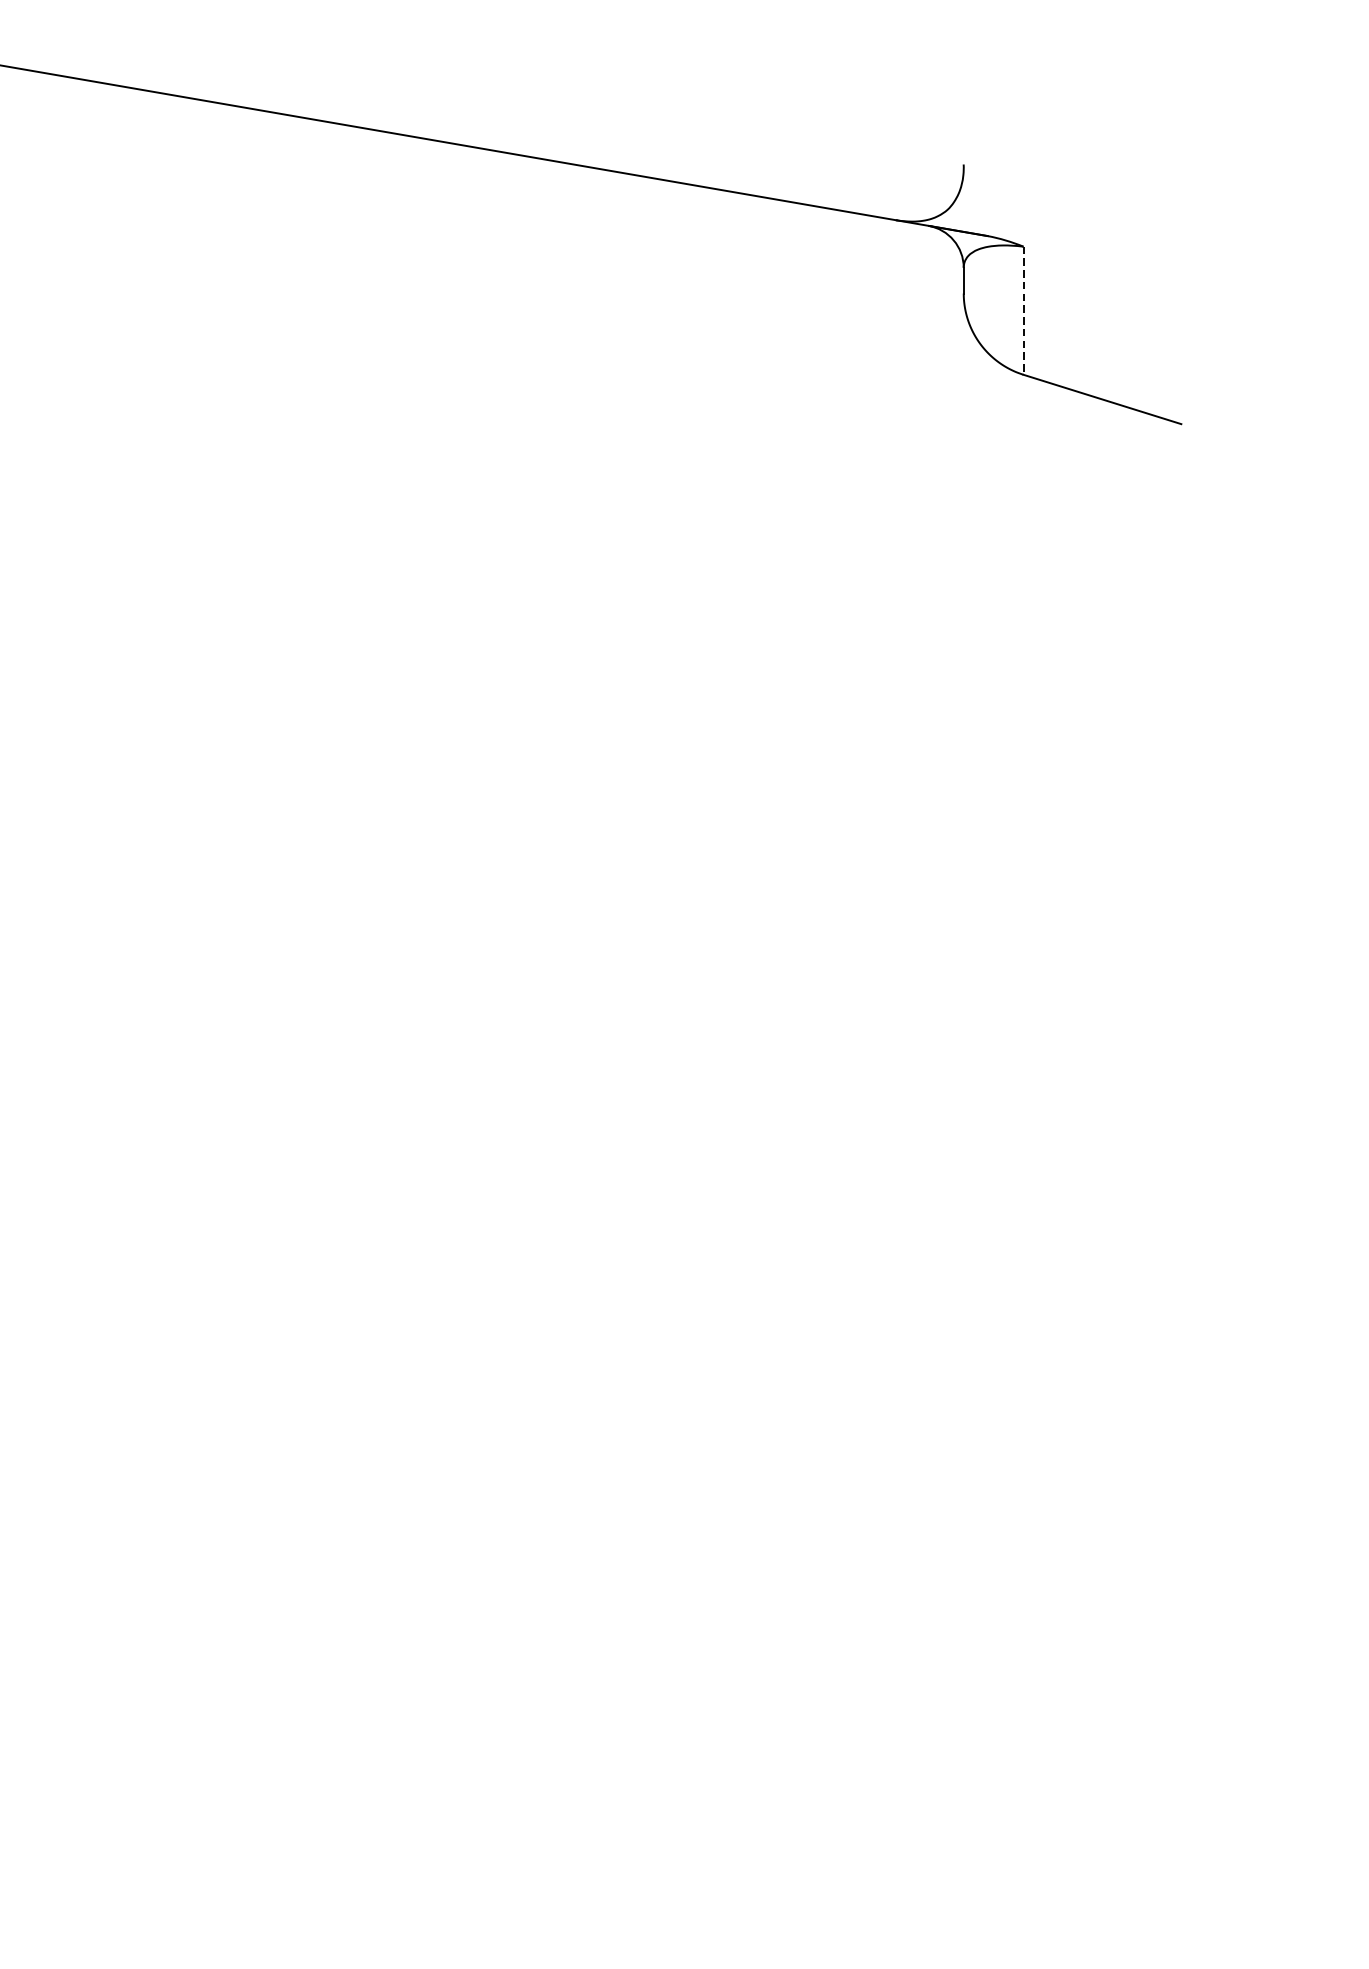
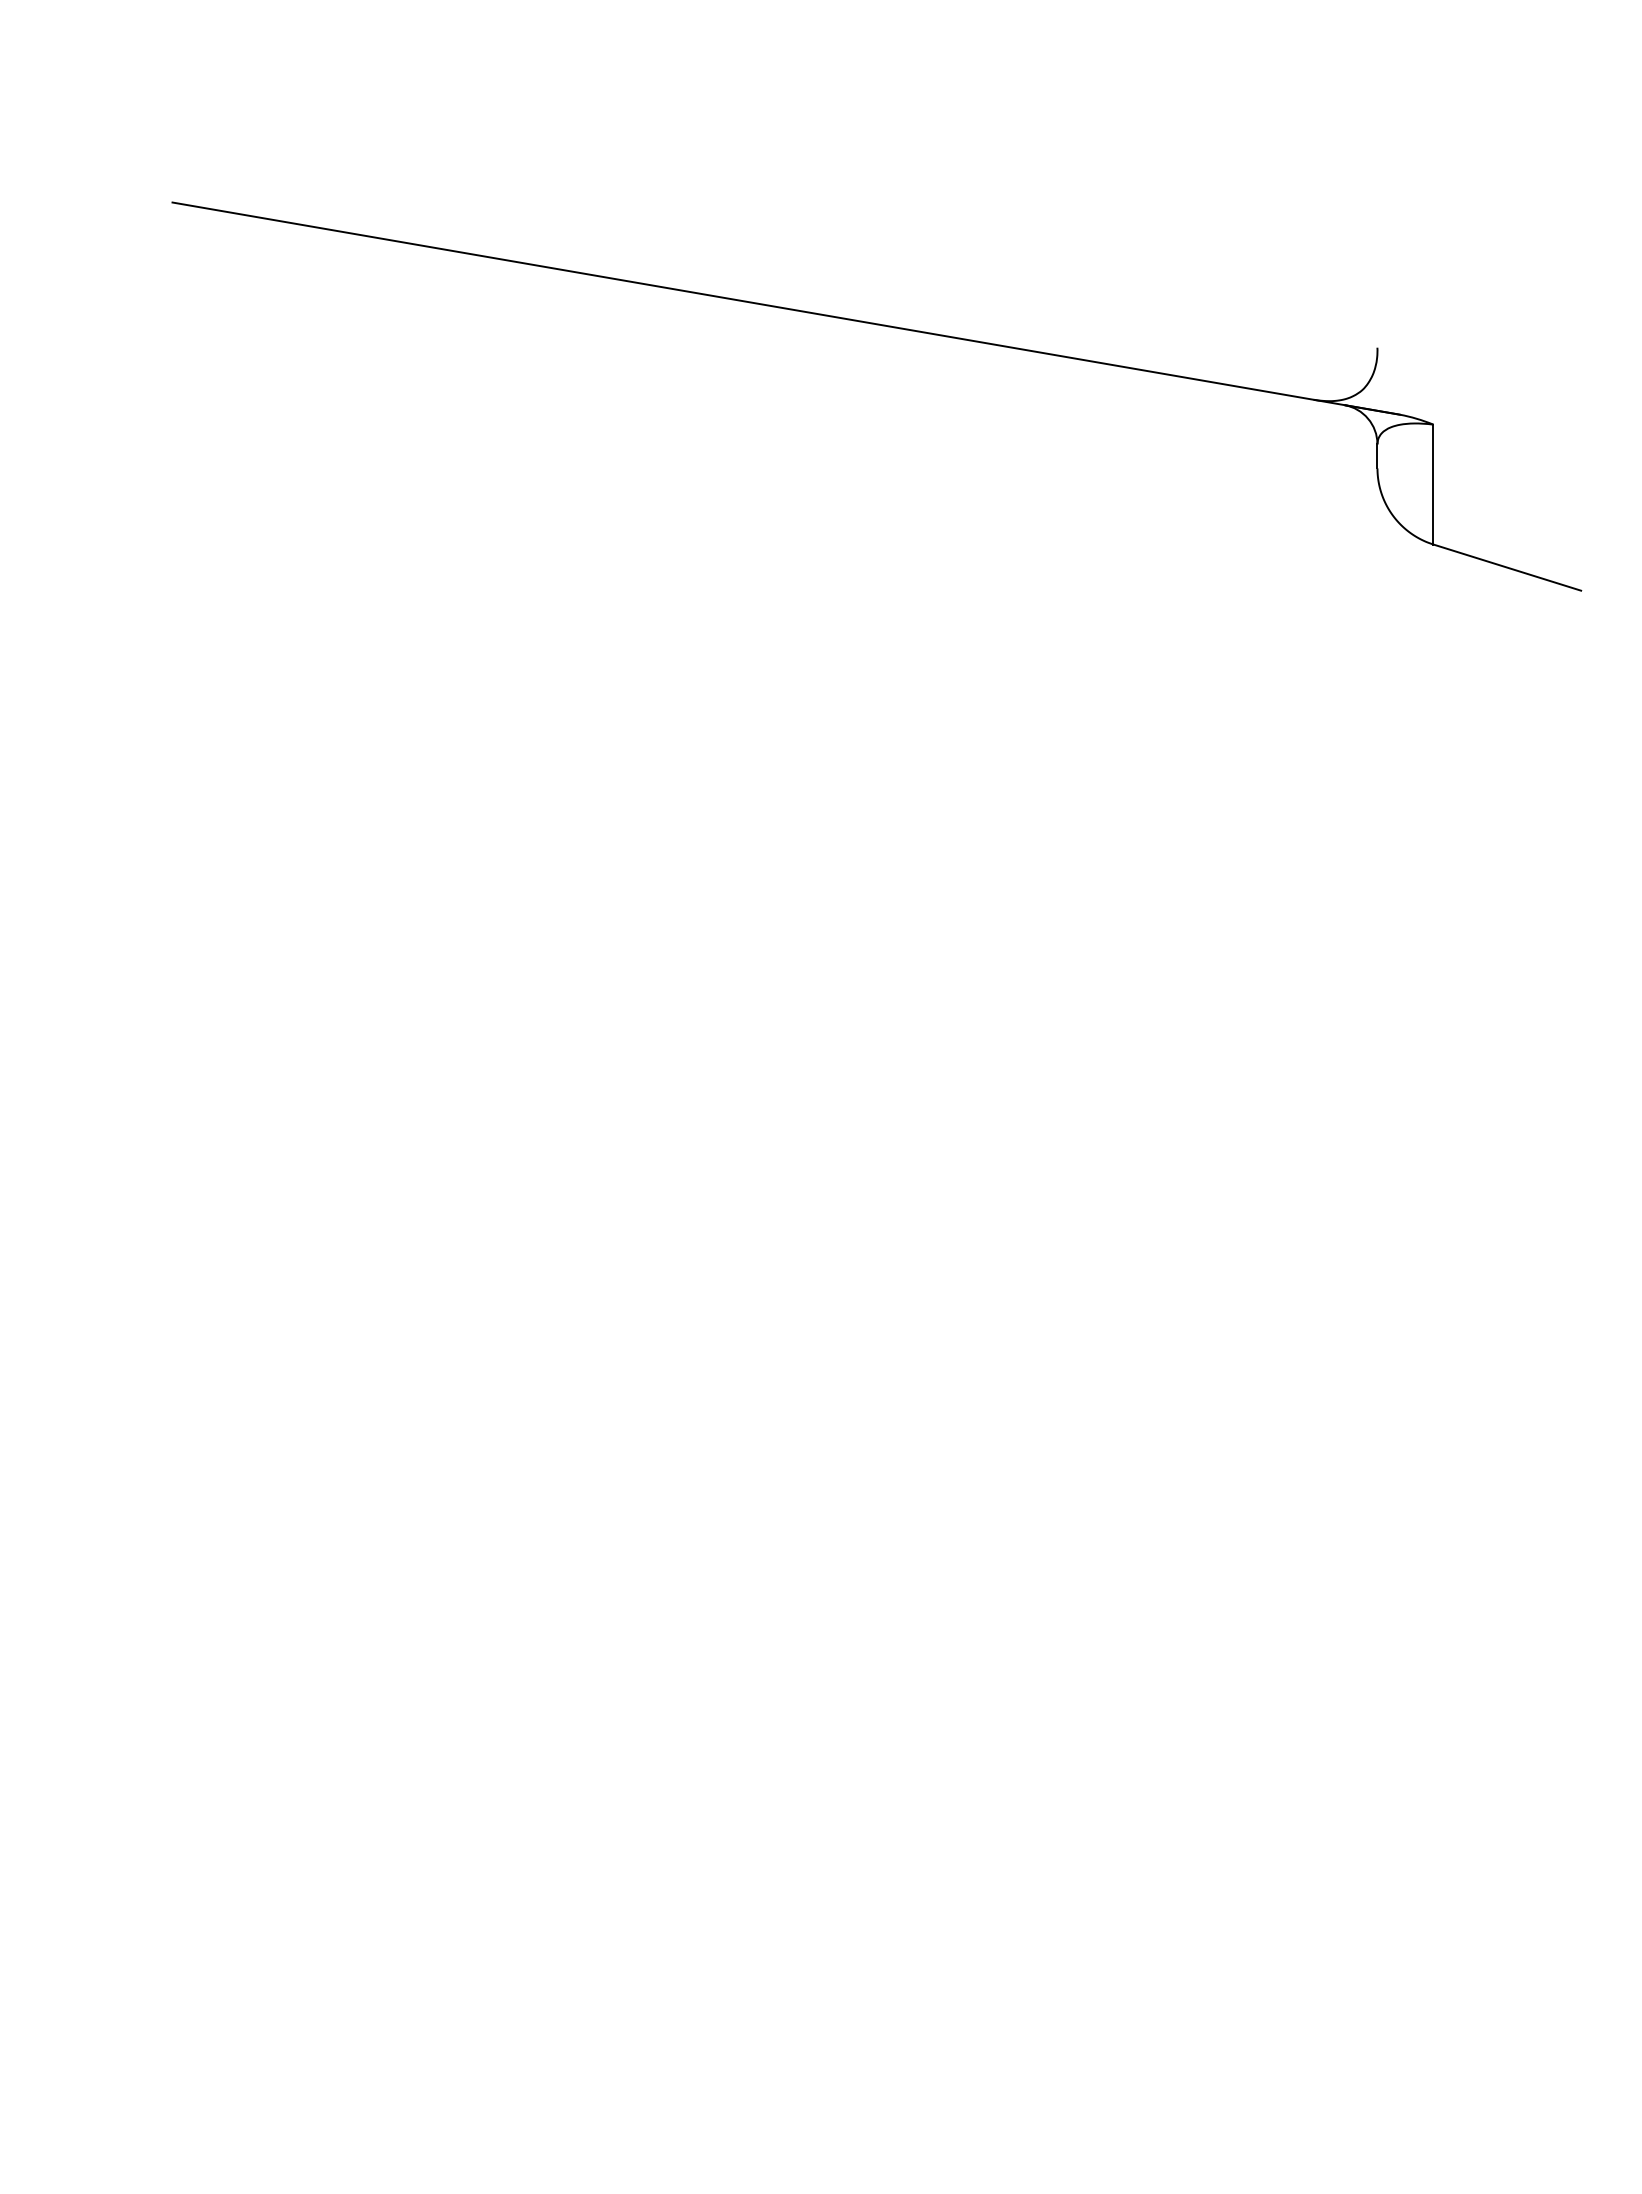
line: (1023, 310) -> (1433, 484), dashed -> solid

